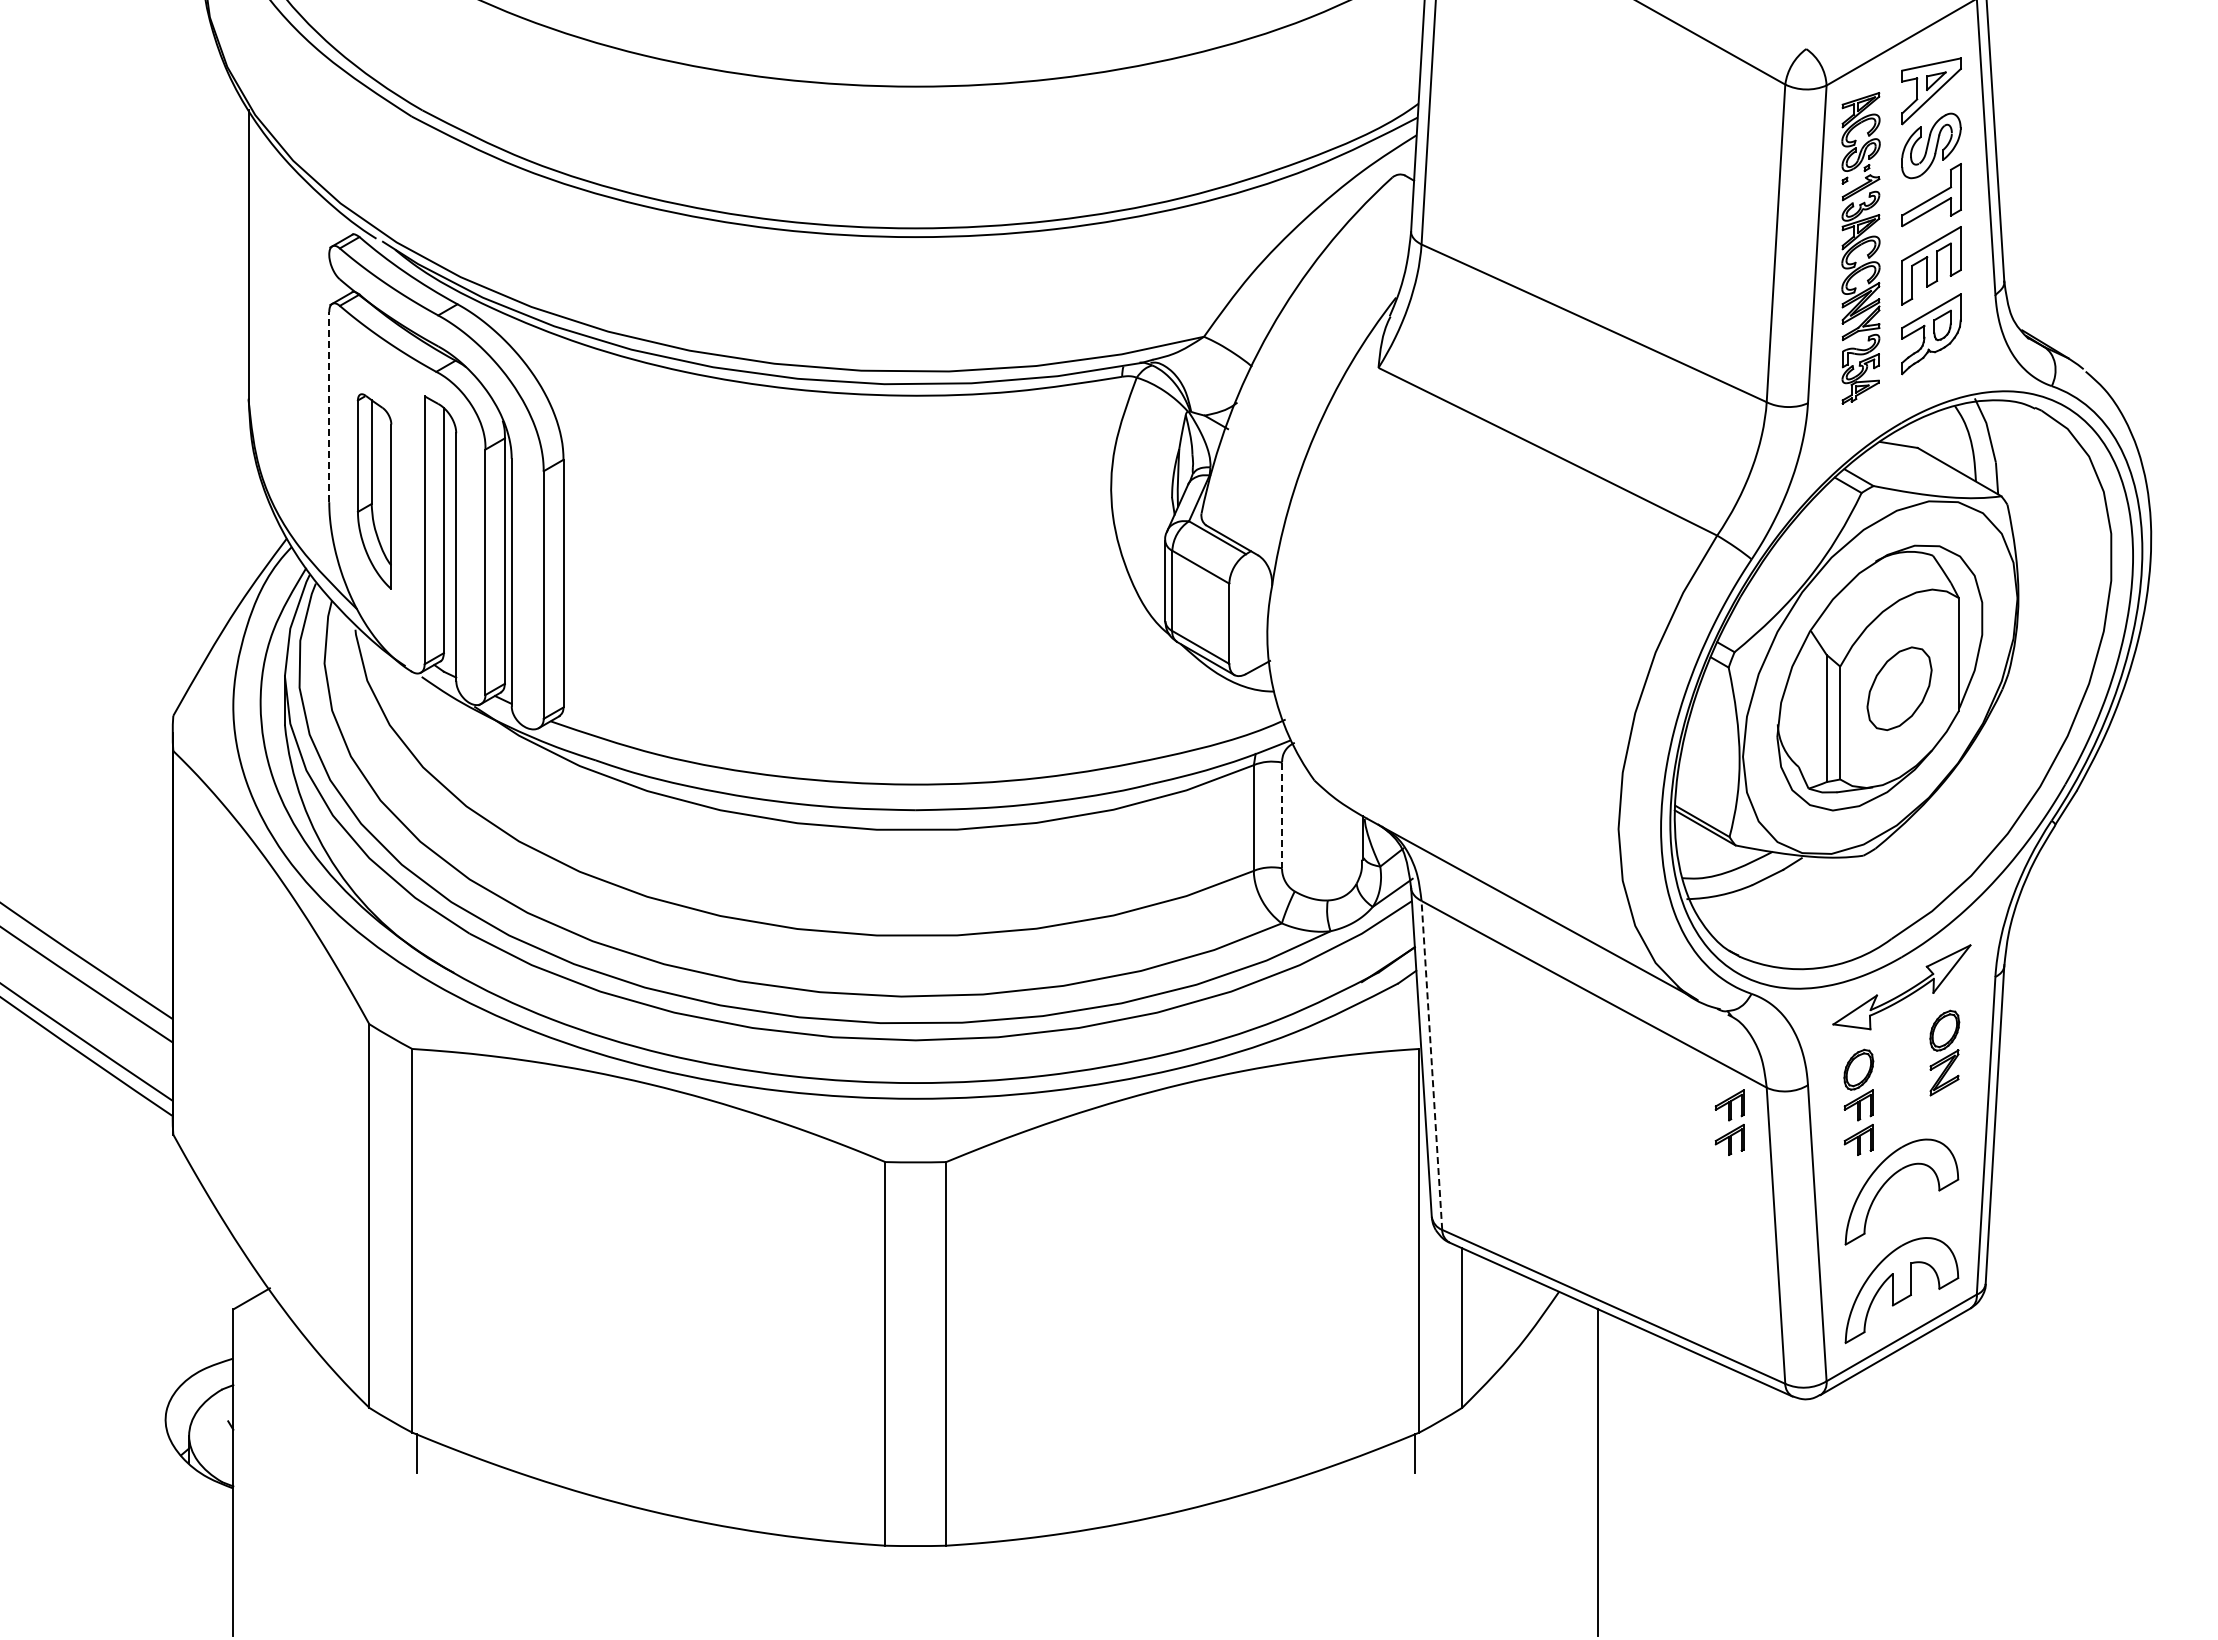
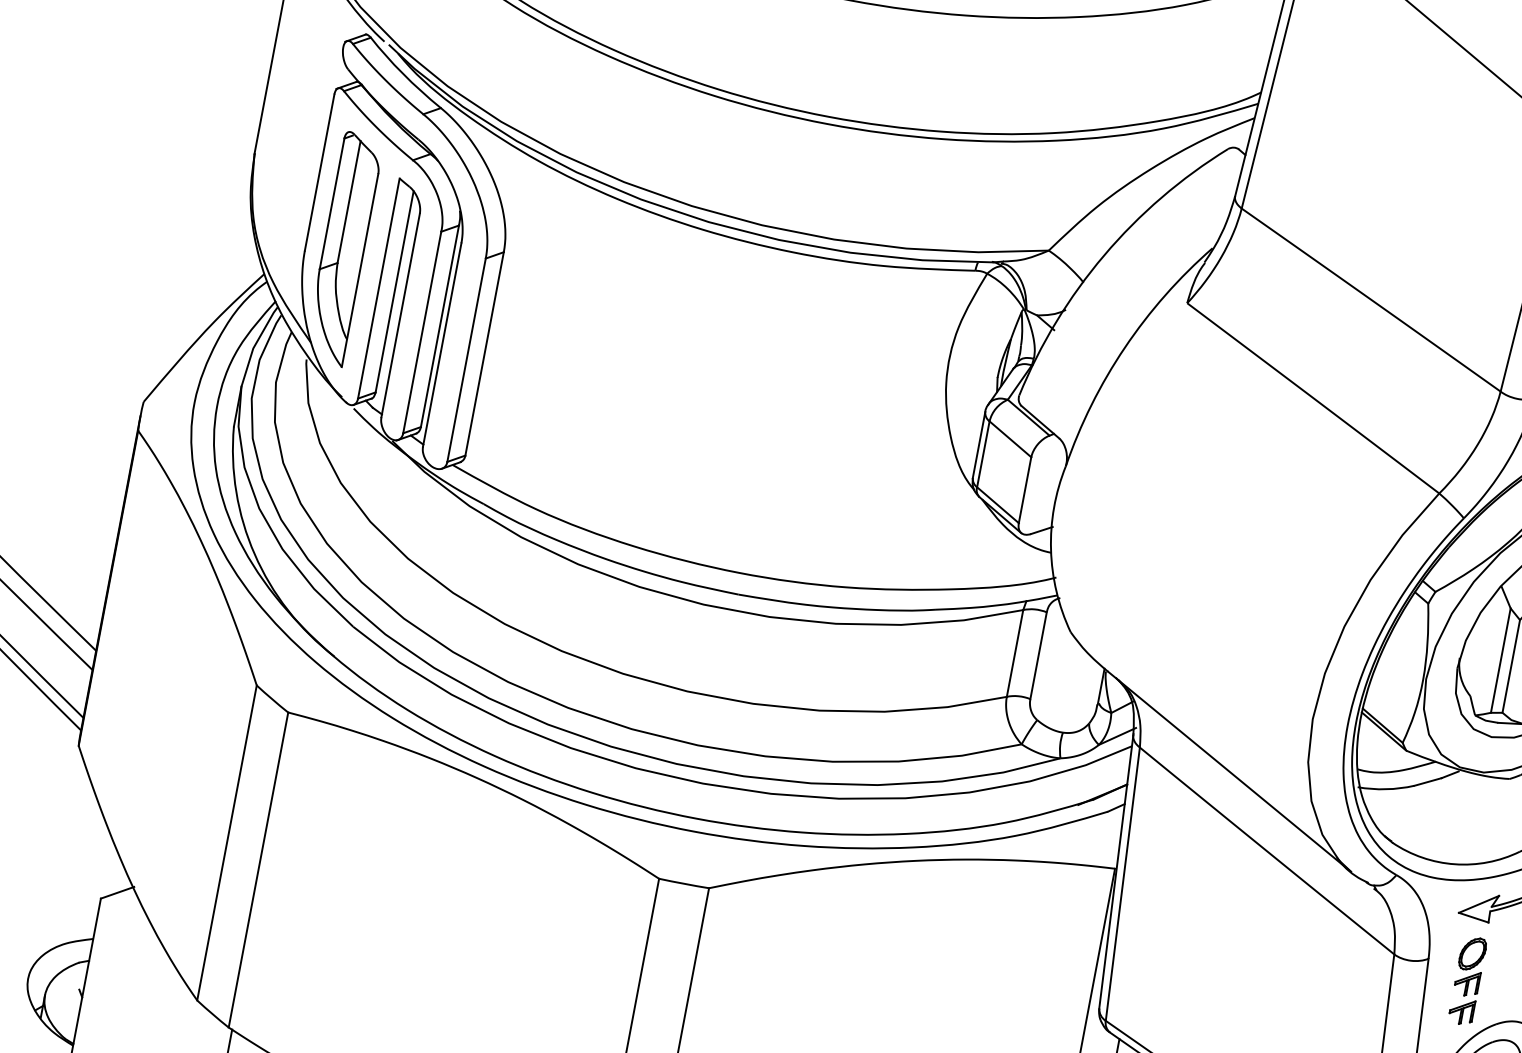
line: (329, 406) -> (319, 172), dashed -> solid
part: (374, 491) -> (343, 248), size x1.43
line: (1282, 815) -> (1038, 655), dashed -> solid
line: (1431, 1065) -> (1122, 884), dashed -> solid
part: (1729, 1122) -> (1358, 977), removed

